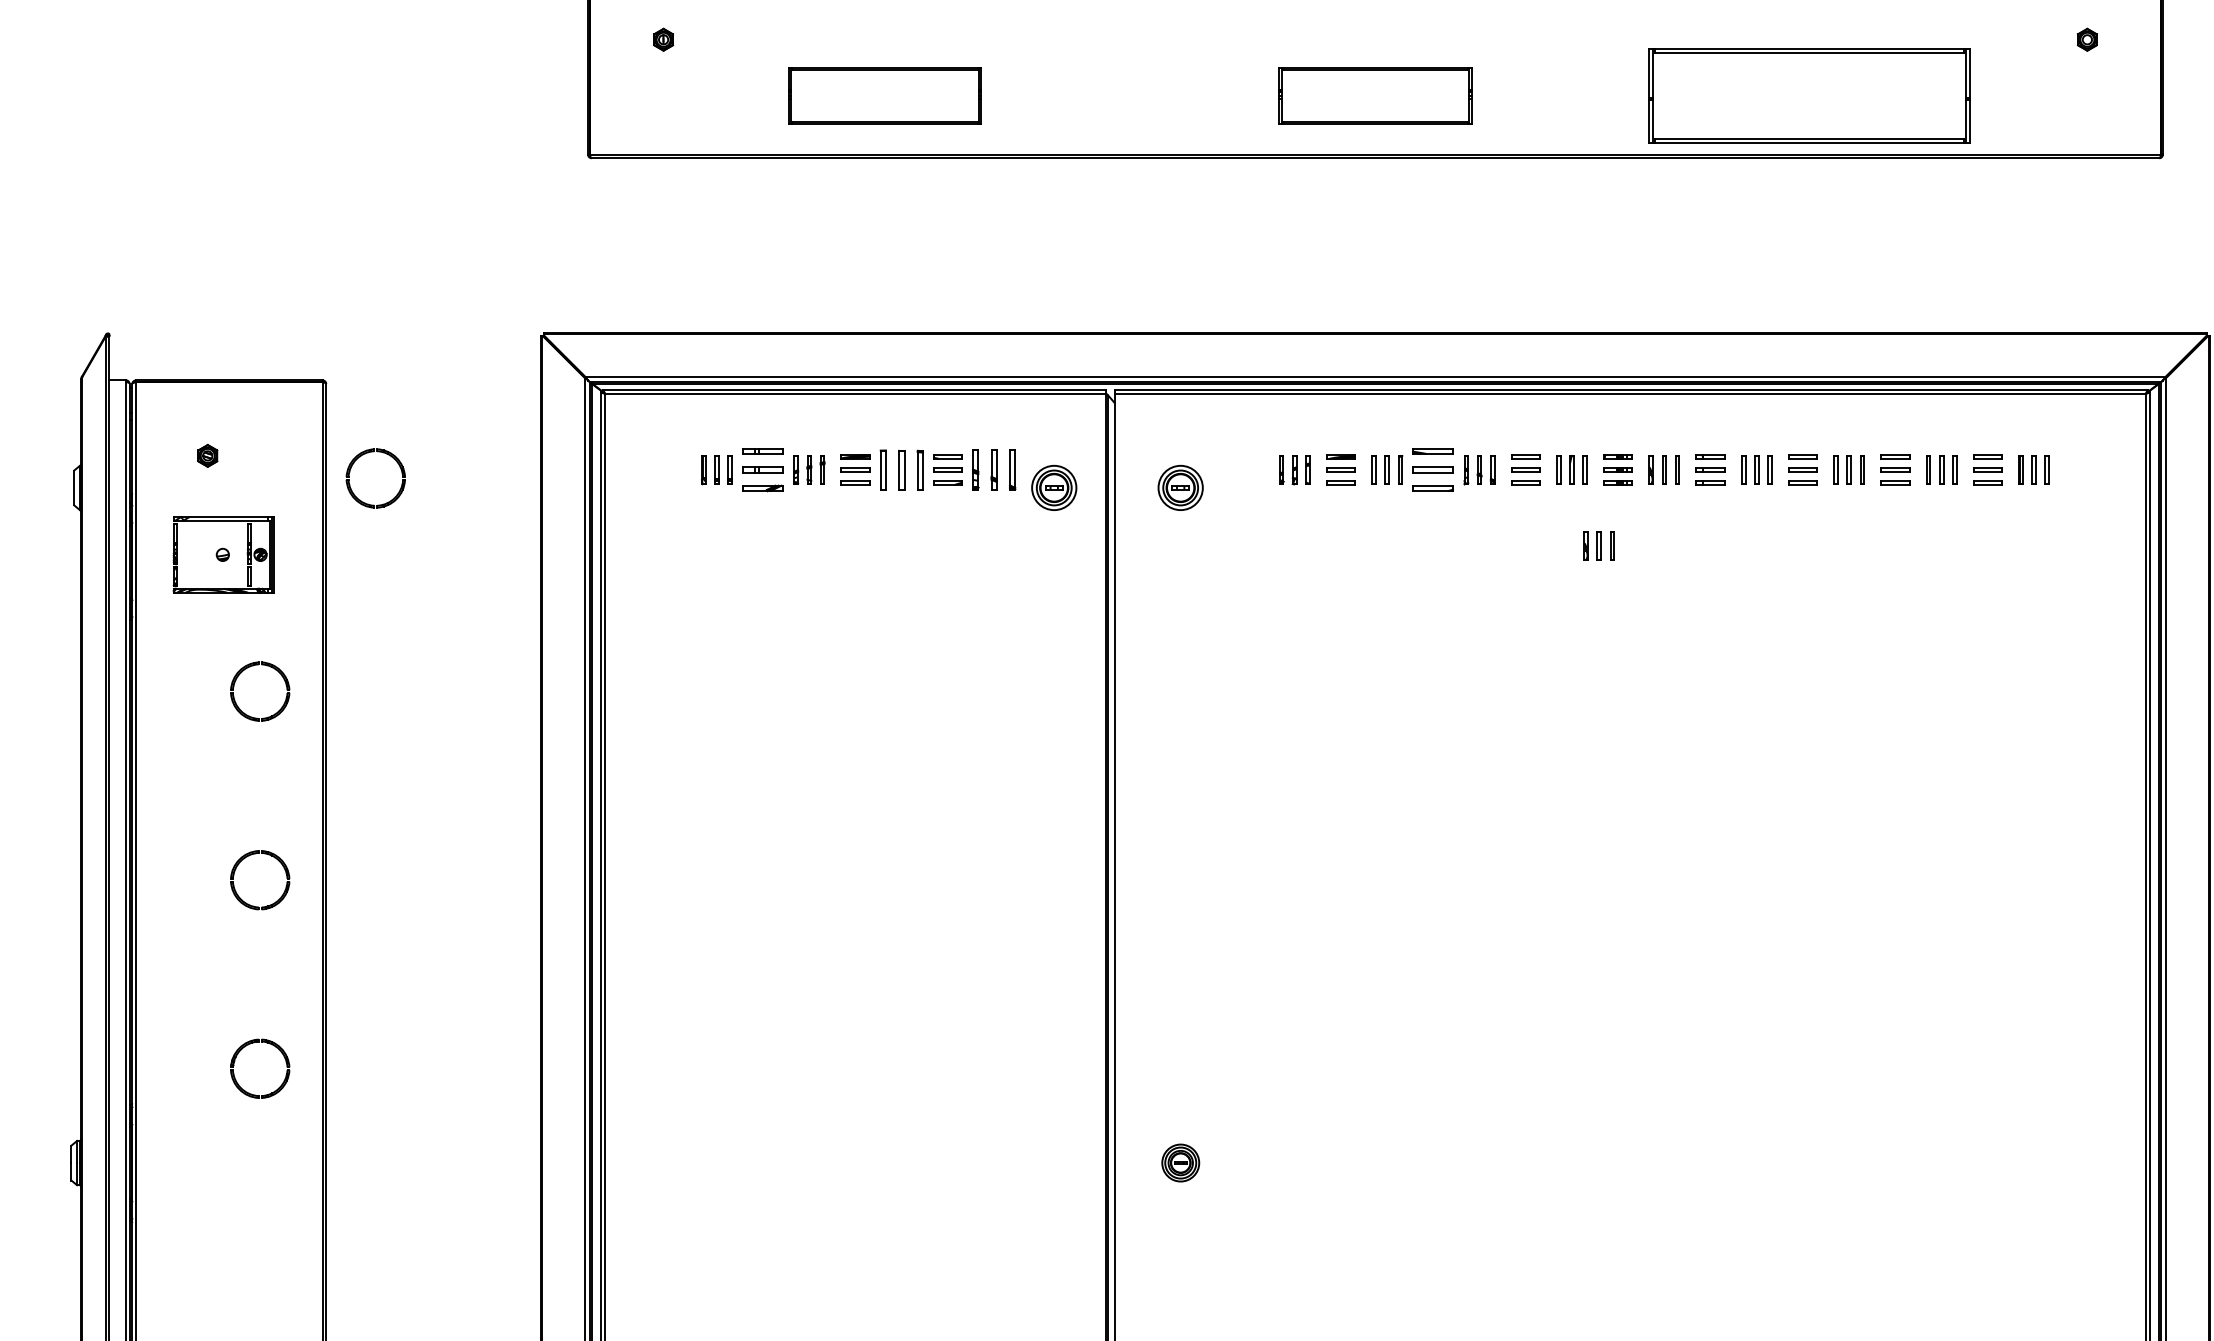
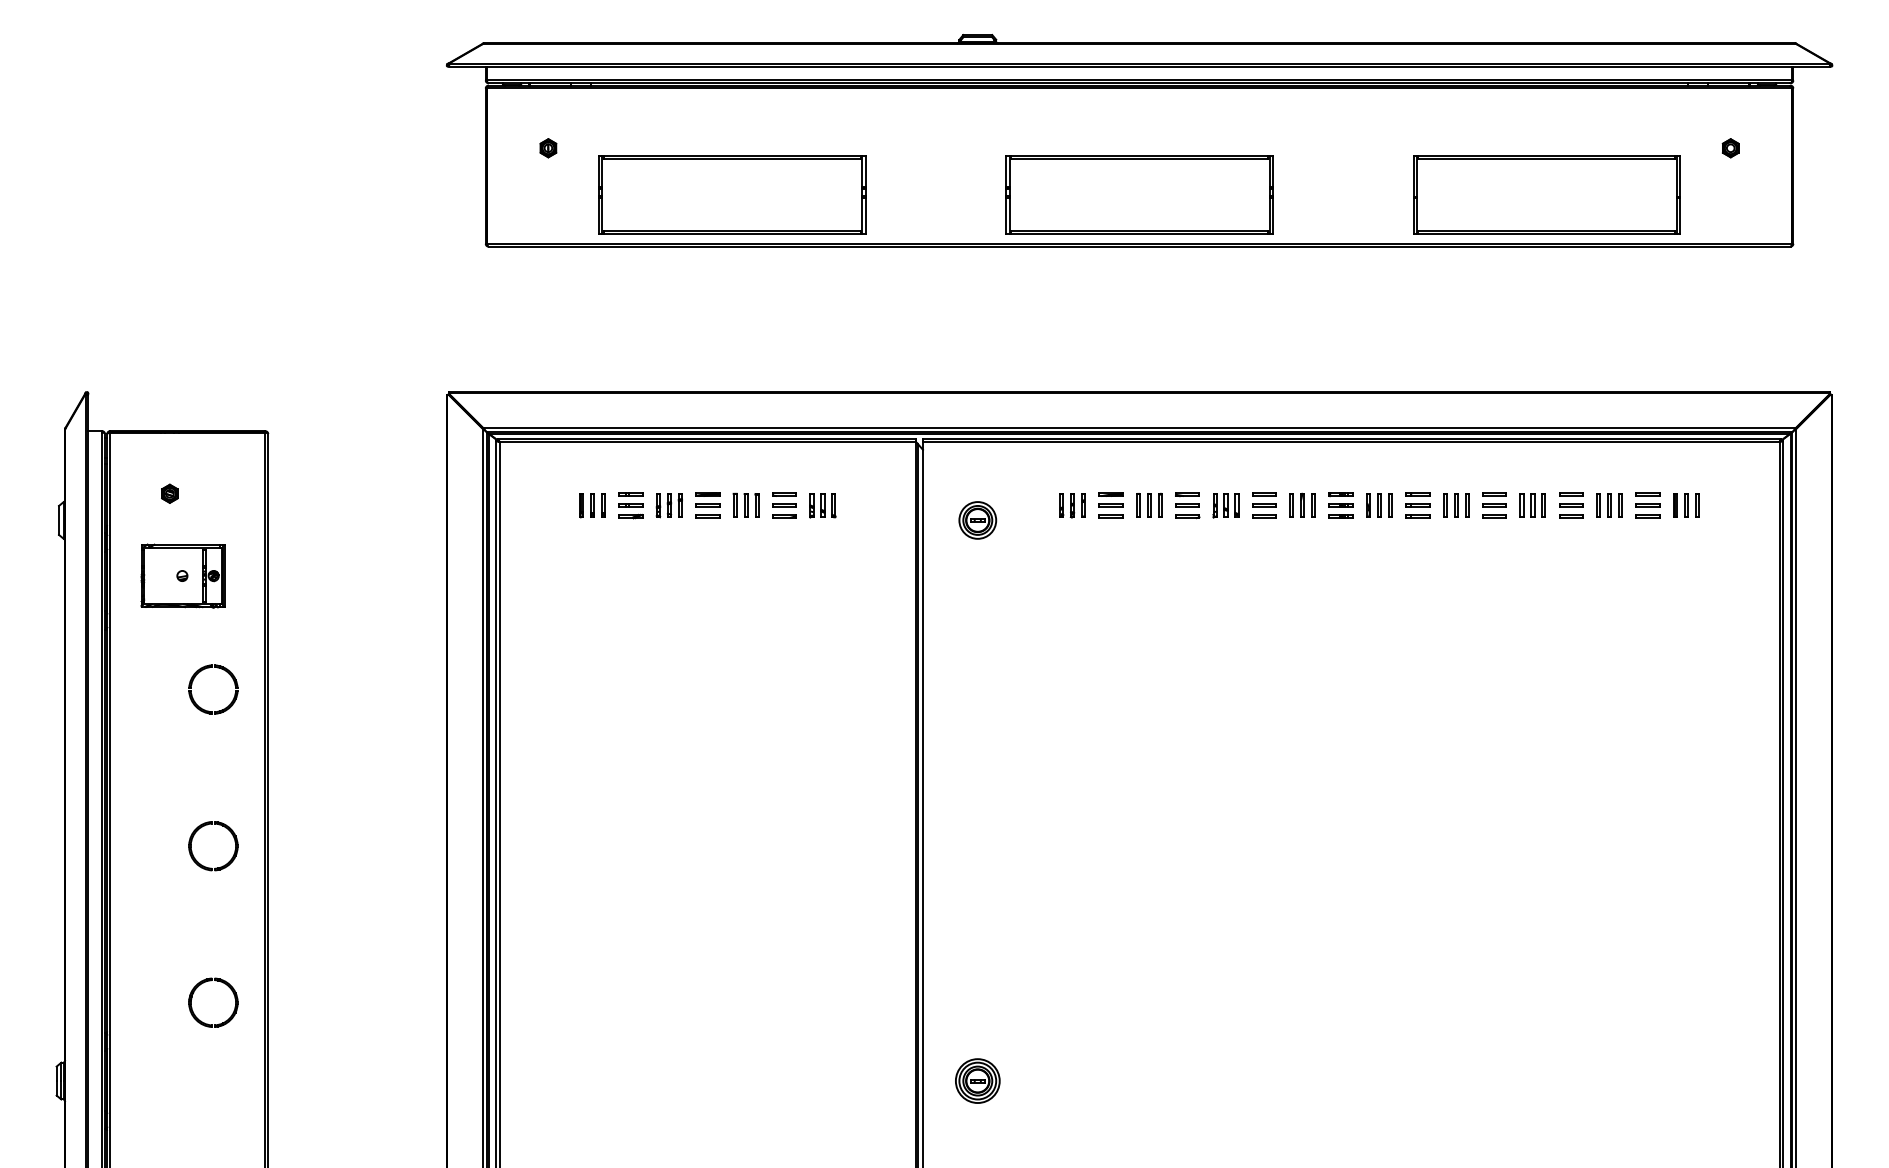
part: (885, 95) -> (732, 194), size x1.67
part: (1375, 95) -> (1139, 194), size x1.67
part: (1808, 95) -> (1546, 194), moved
part: (371, 453) -> (305, 491), removed
part: (900, 468) -> (745, 504), size x0.71
part: (762, 469) -> (630, 505), size x0.71
part: (993, 469) -> (822, 505), size x0.71
part: (1433, 469) -> (1187, 505), size x0.71
part: (1053, 488) -> (872, 520), removed
part: (1599, 545) -> (1325, 568), removed
part: (1180, 1162) -> (977, 1080), size x1.43

